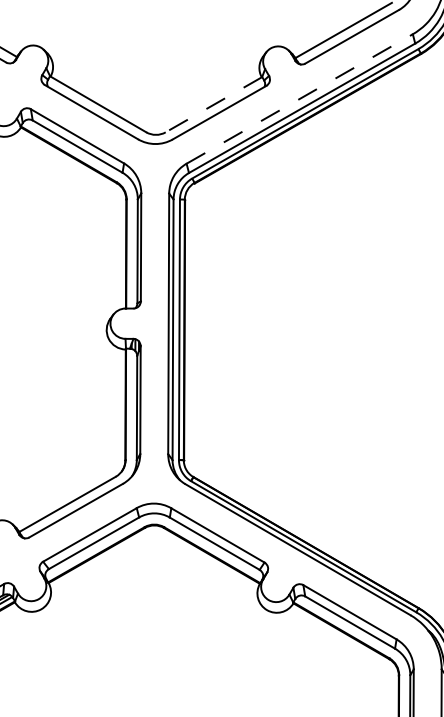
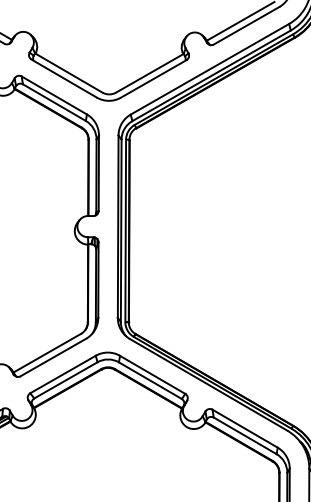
line: (300, 99) -> (210, 69), dashed -> solid
line: (213, 104) -> (149, 73), dashed -> solid

